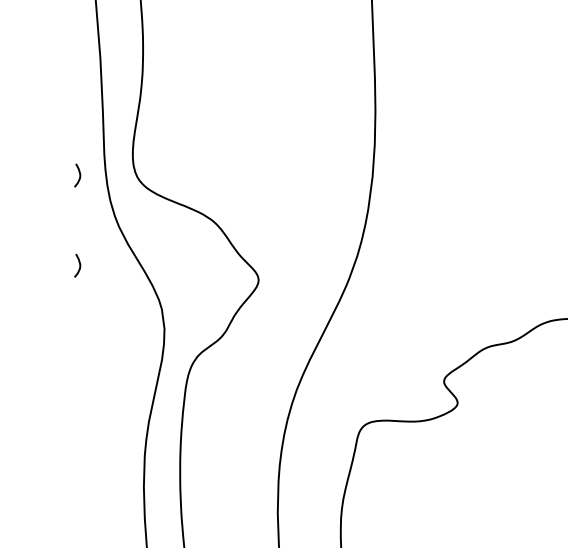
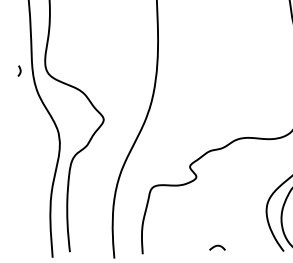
curve: (77, 264) -> (19, 112), removed

